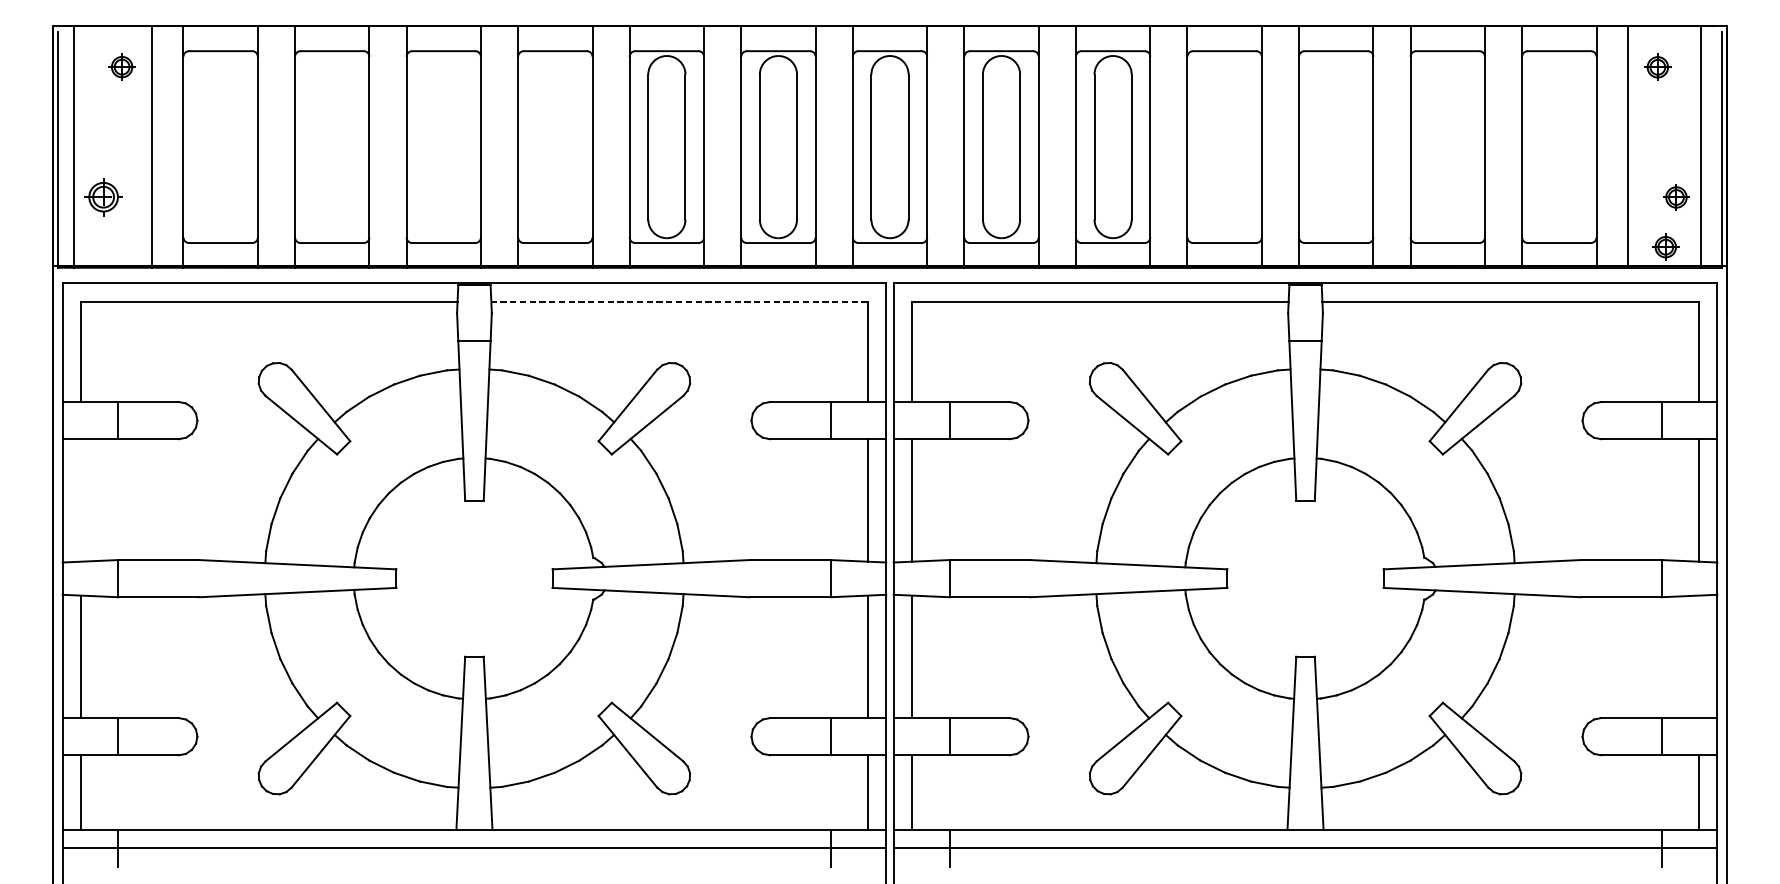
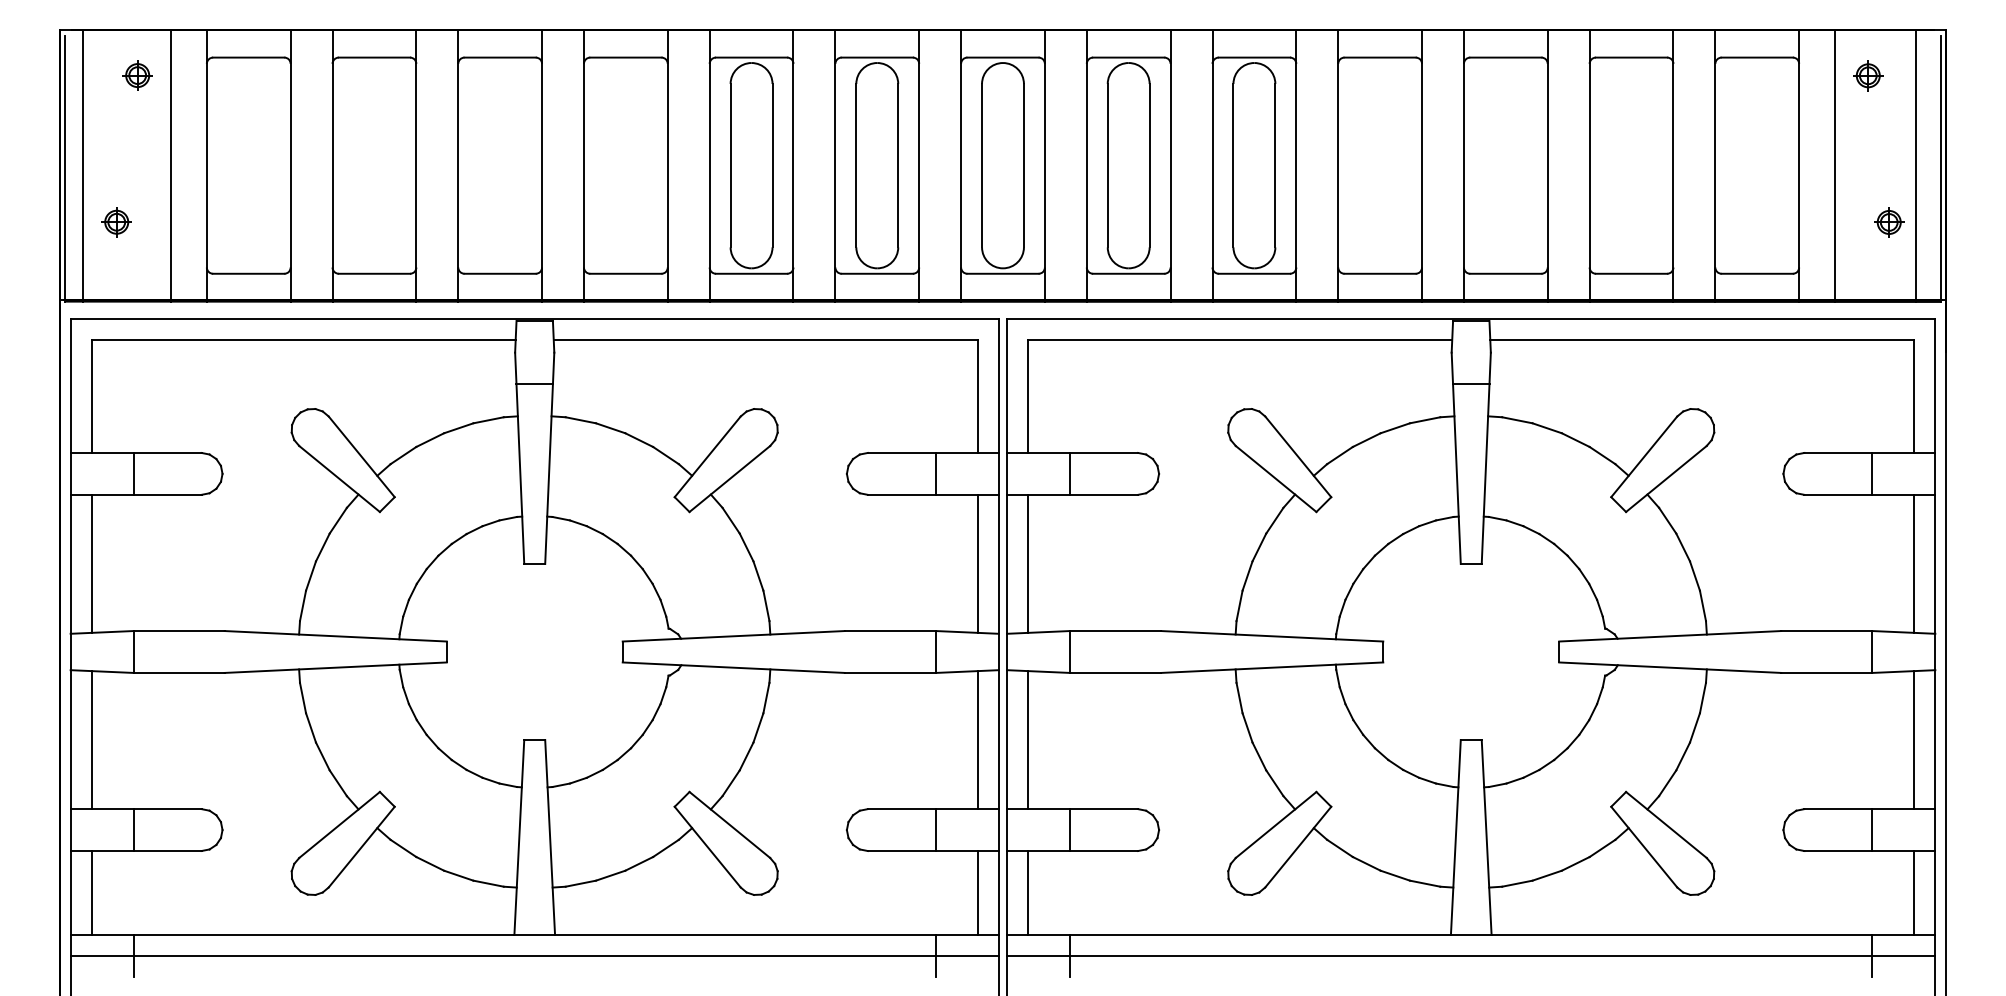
part: (103, 197) -> (116, 222), size x0.71
part: (1666, 247) -> (1877, 278), removed
line: (679, 301) -> (765, 339), dashed -> solid
line: (81, 500) -> (91, 563), added
line: (1698, 657) -> (1914, 740), added

